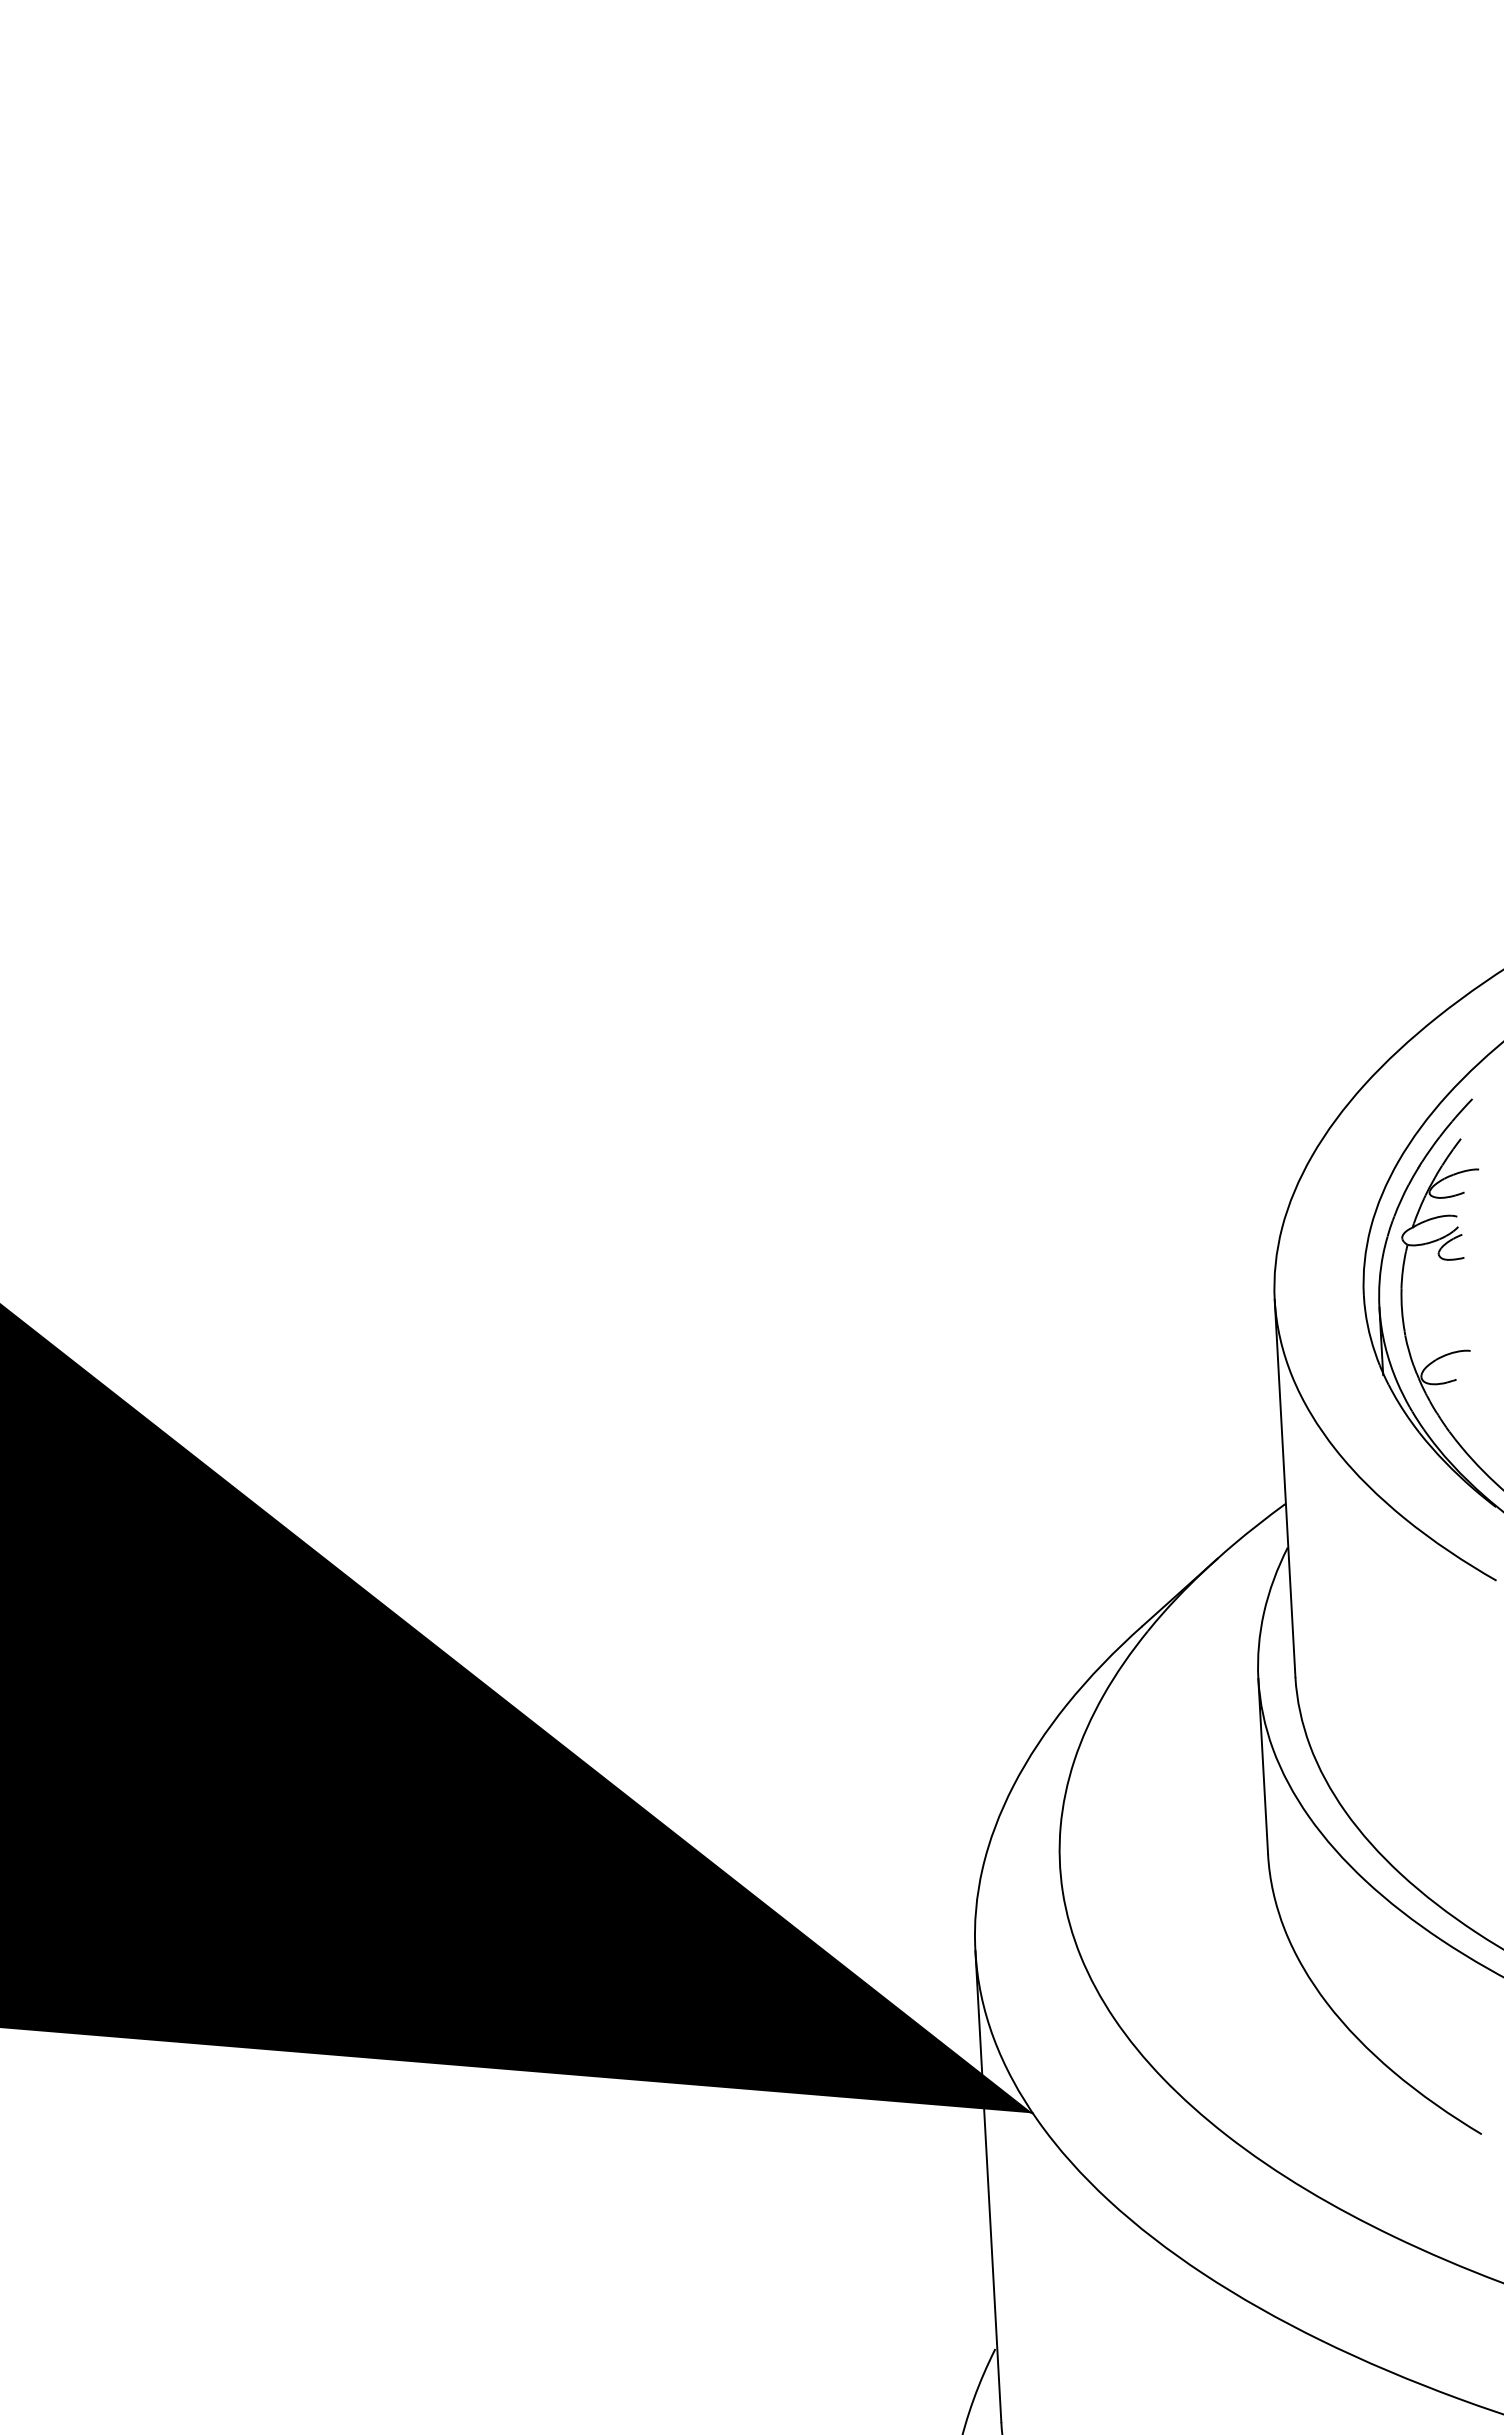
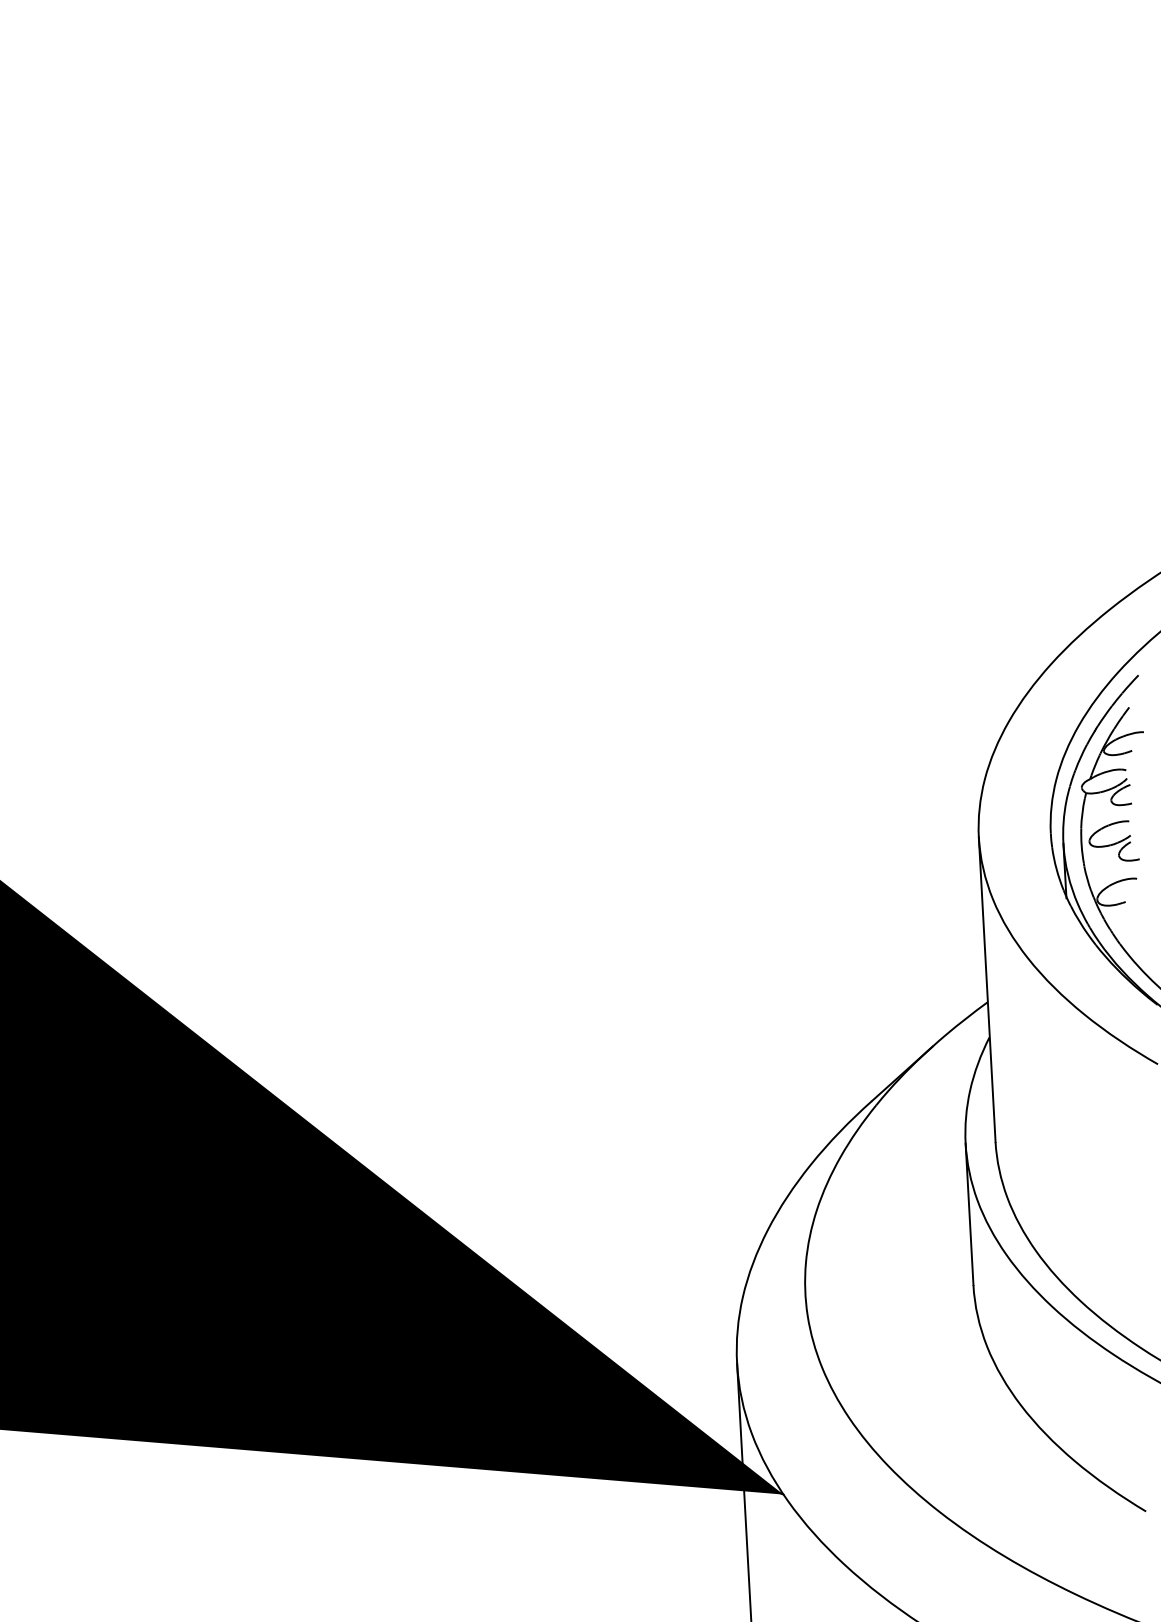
part: (1441, 1303) -> (1113, 840), added

